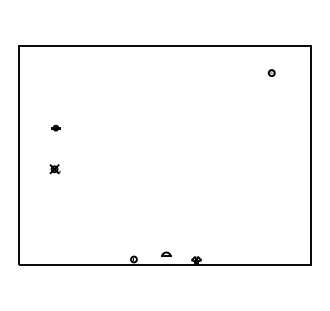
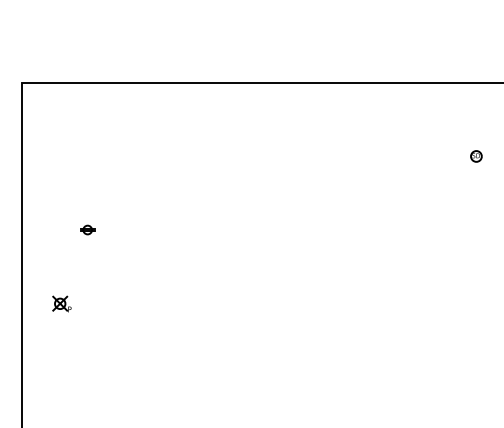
part: (271, 72) -> (475, 155), moved
part: (54, 169) -> (60, 304), moved

